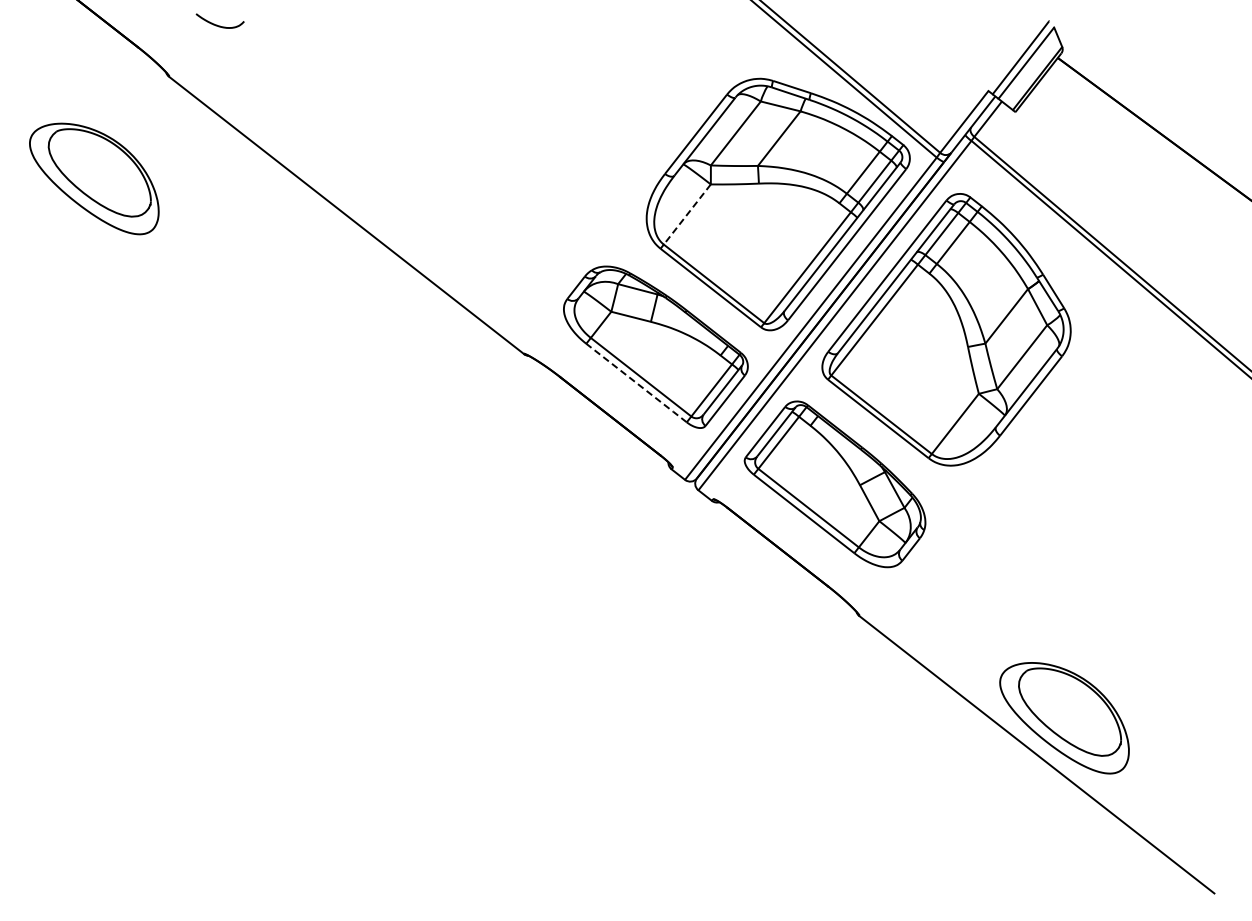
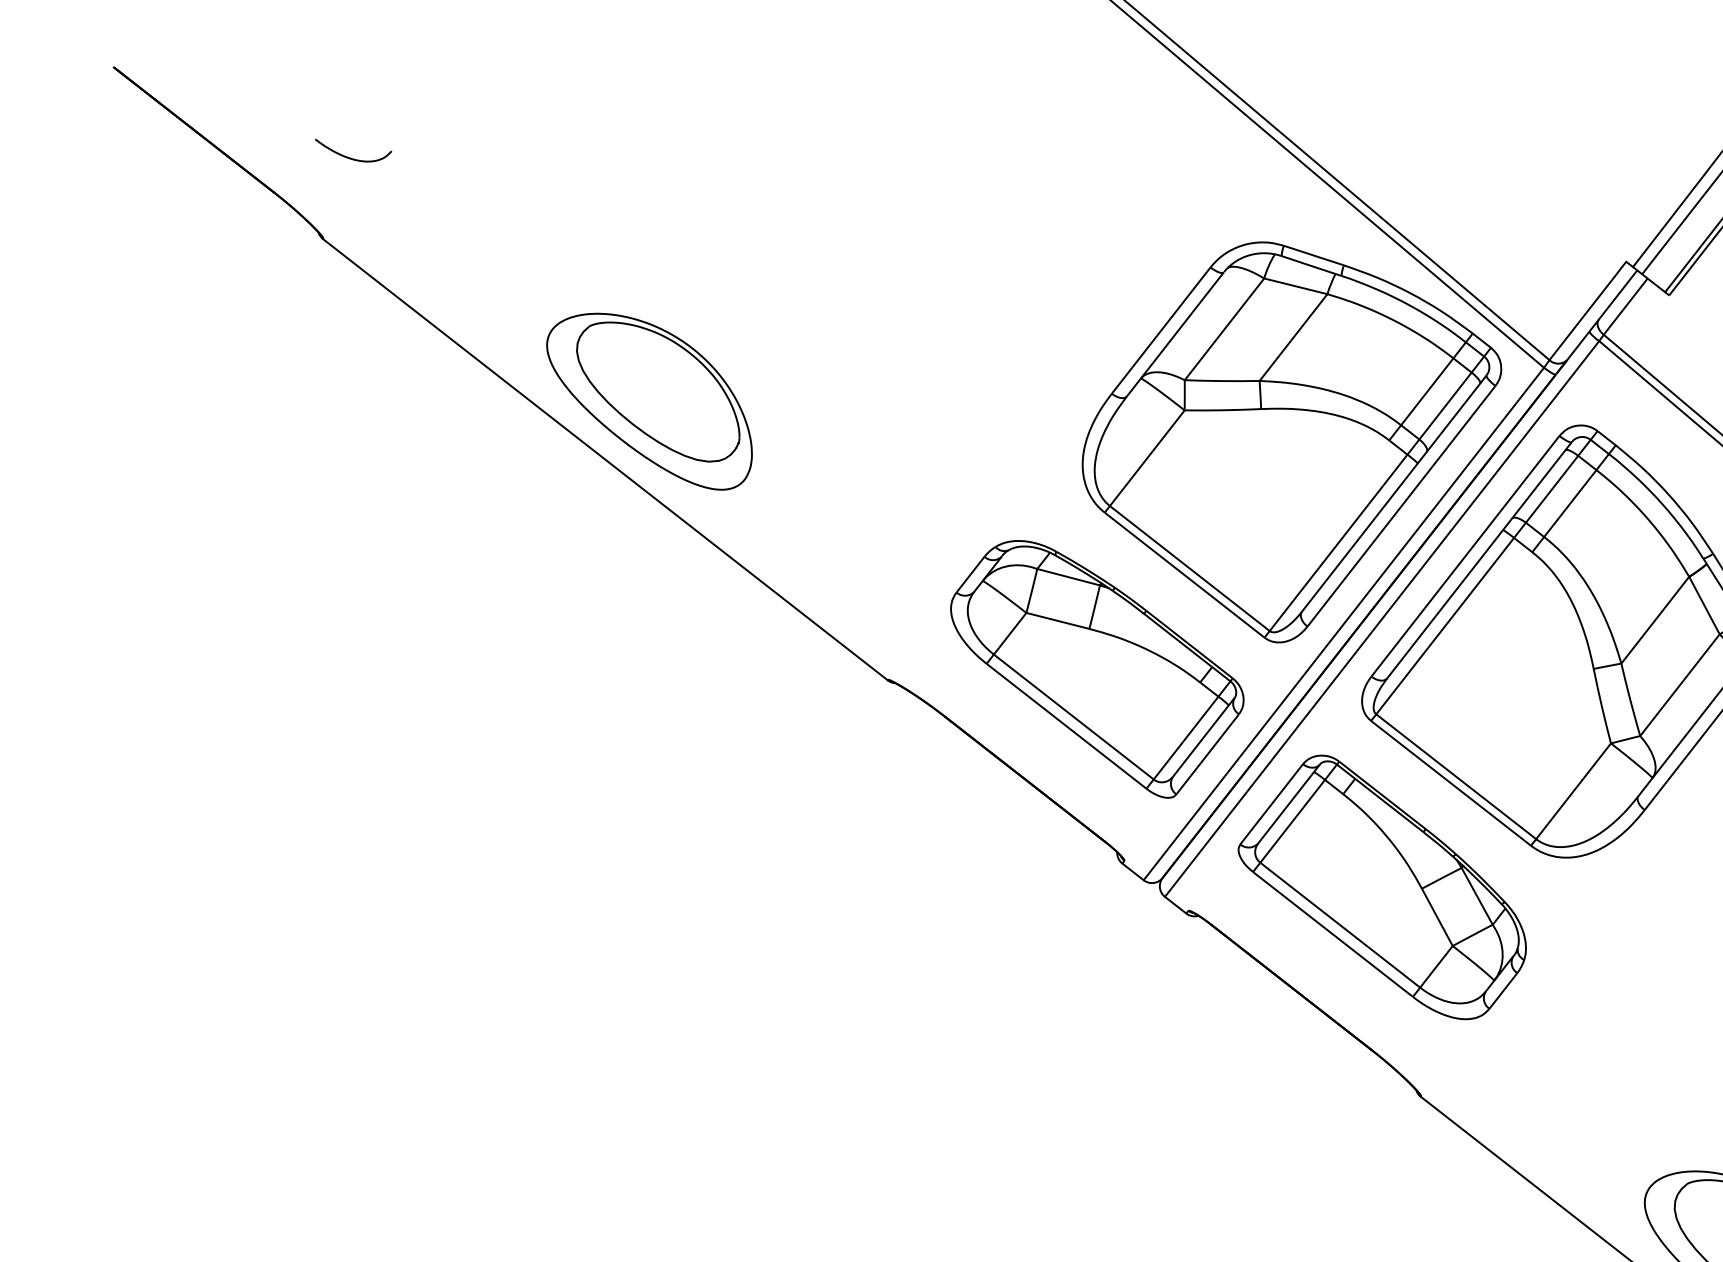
curve: (217, 24) -> (349, 156), moved
part: (94, 178) -> (649, 400), moved
line: (687, 214) -> (1147, 458), dashed -> solid
line: (636, 383) -> (1066, 726), dashed -> solid

